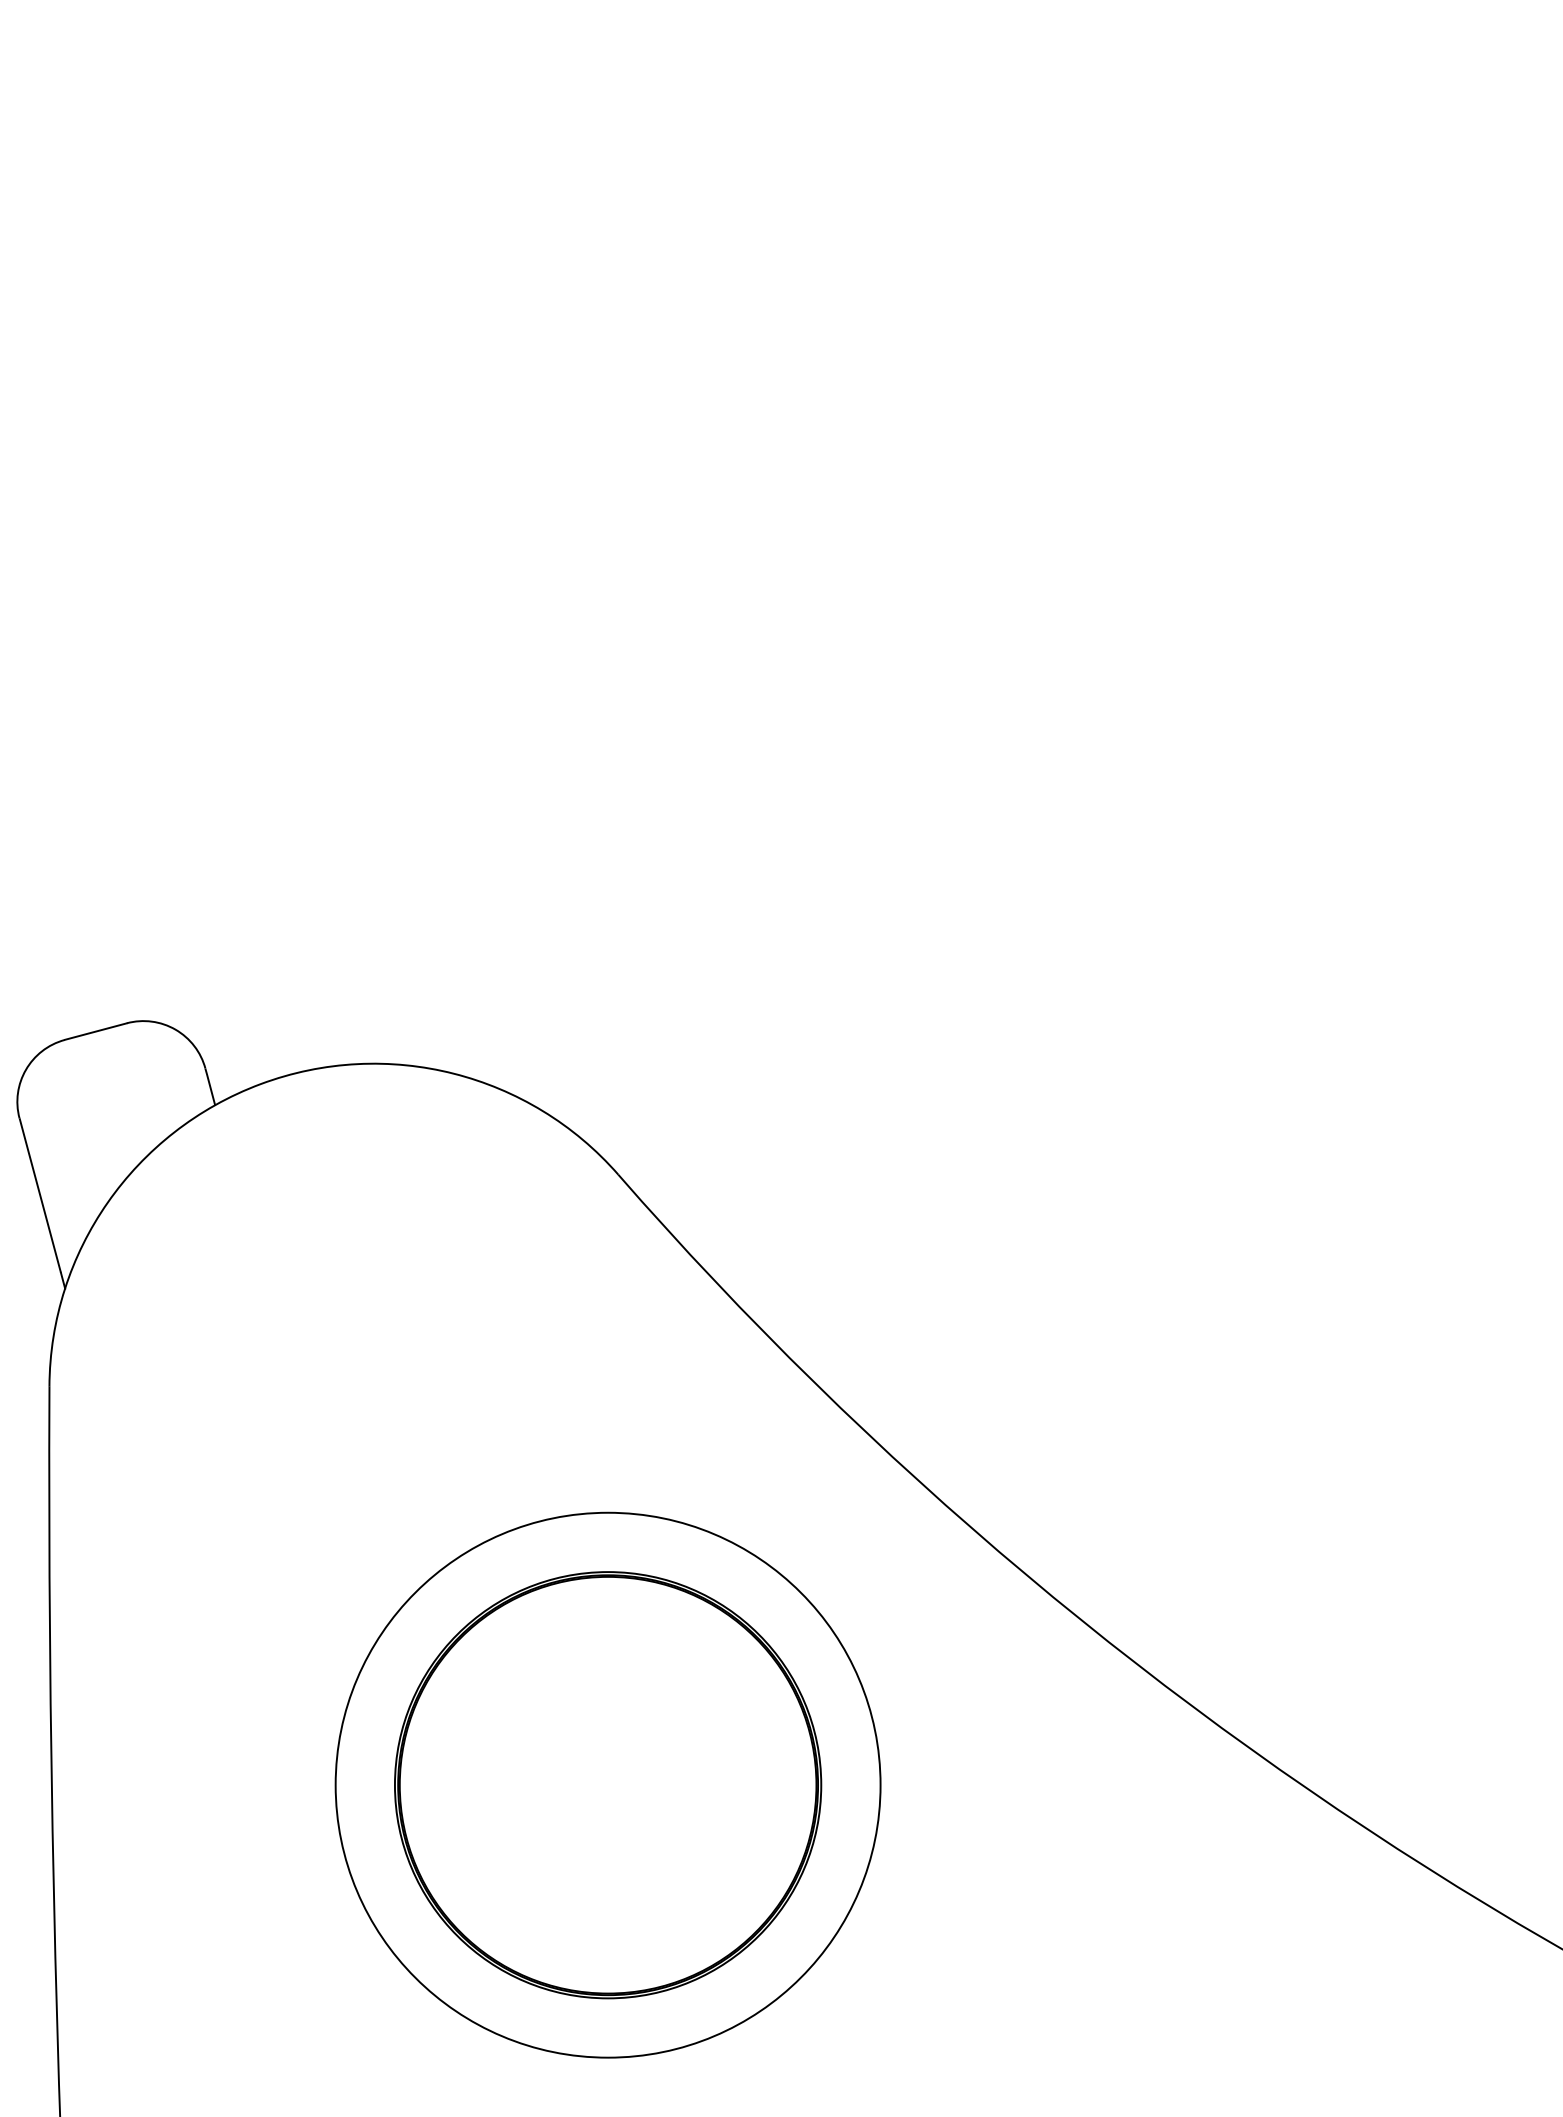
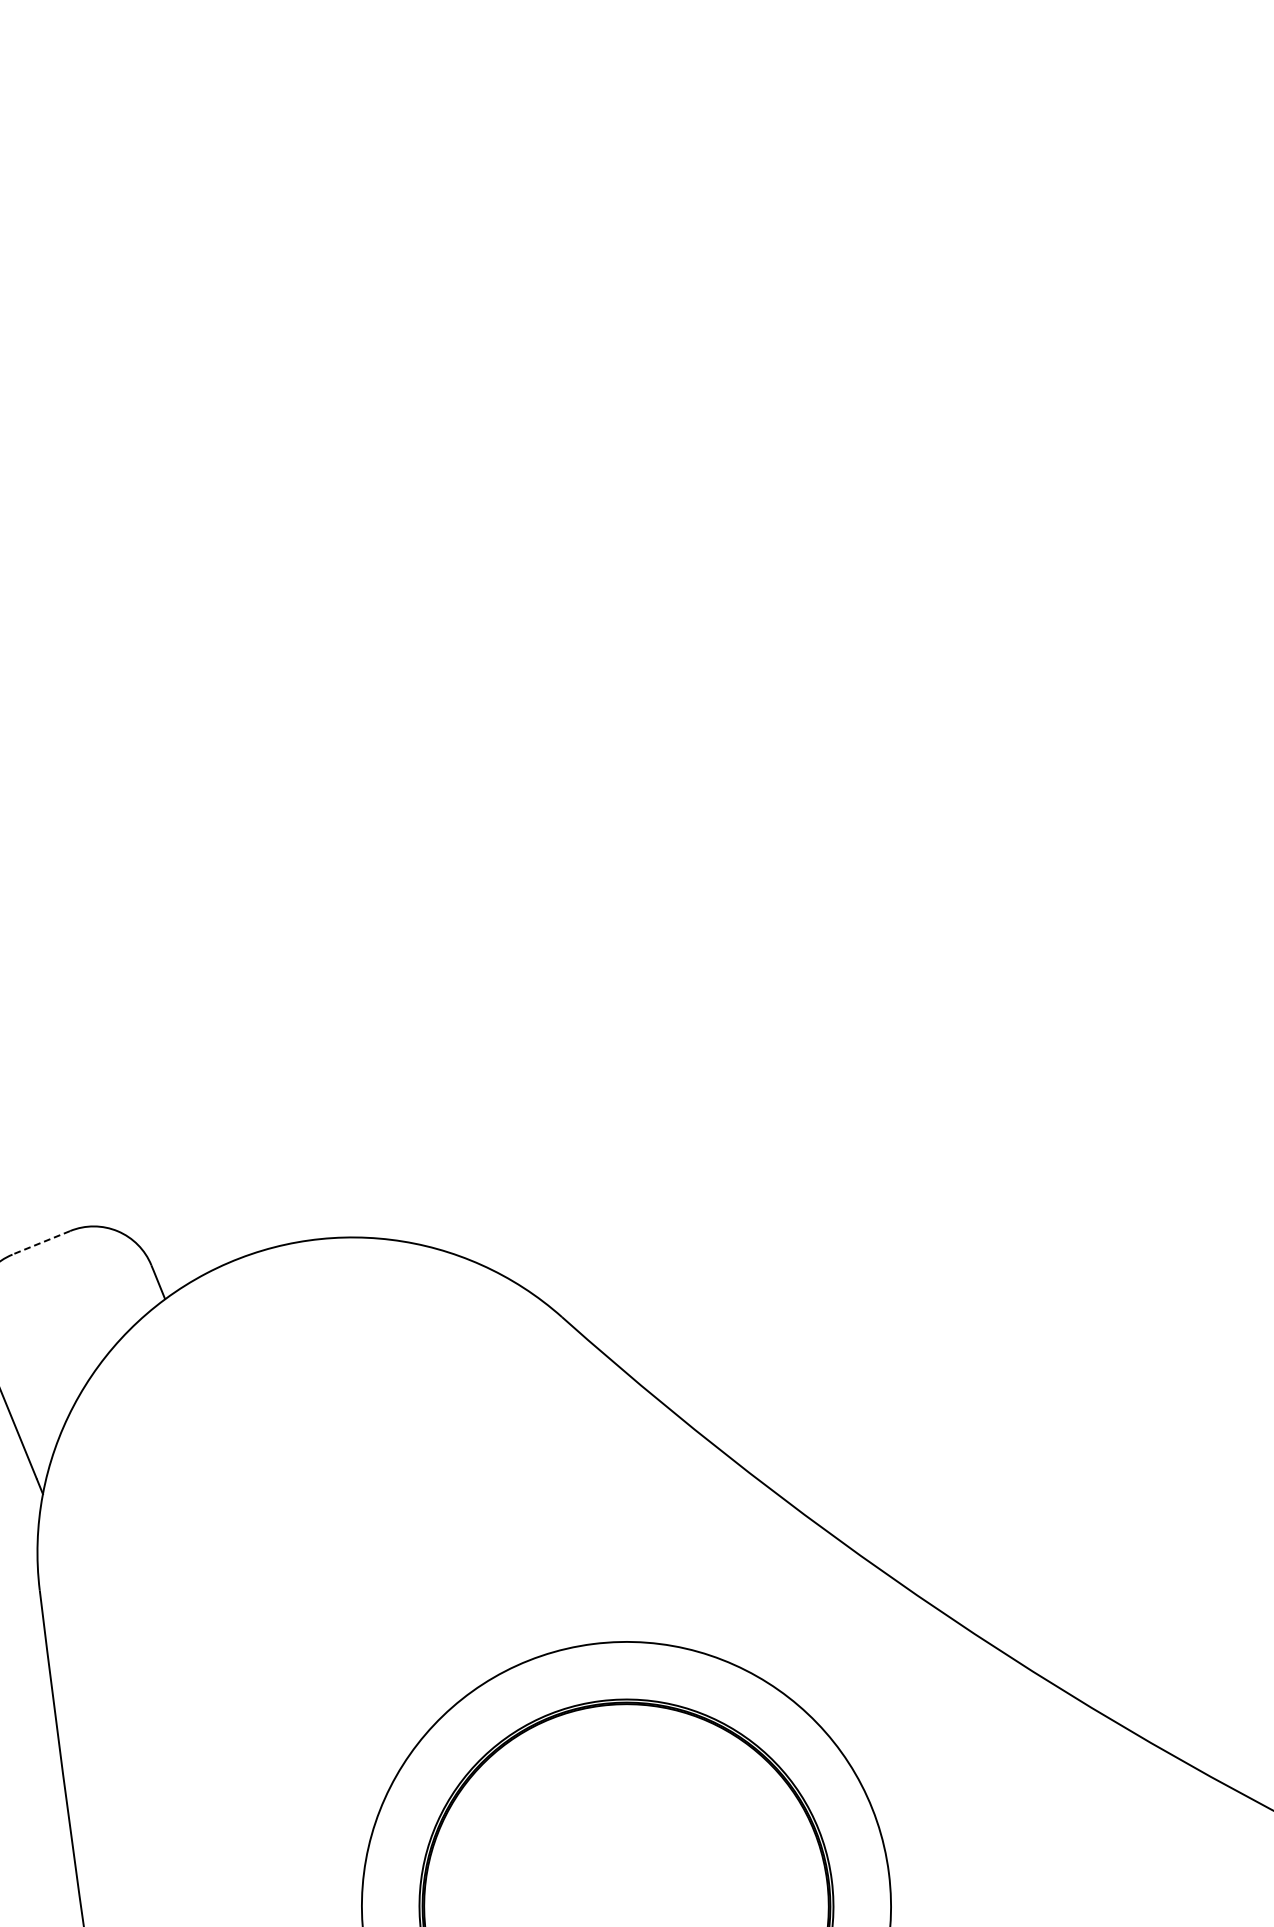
line: (95, 1031) -> (40, 1242), solid -> dashed

